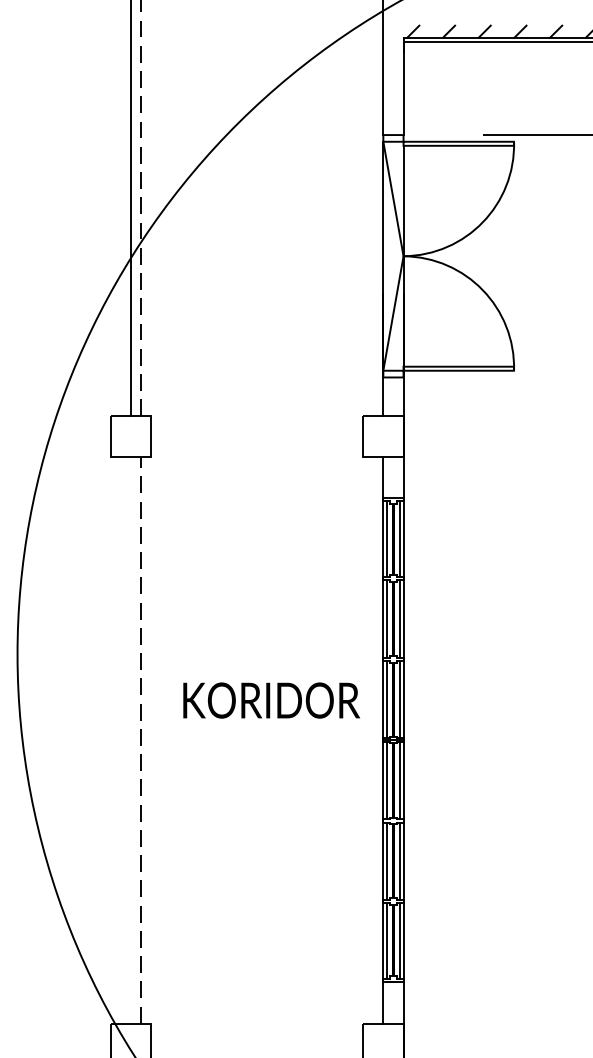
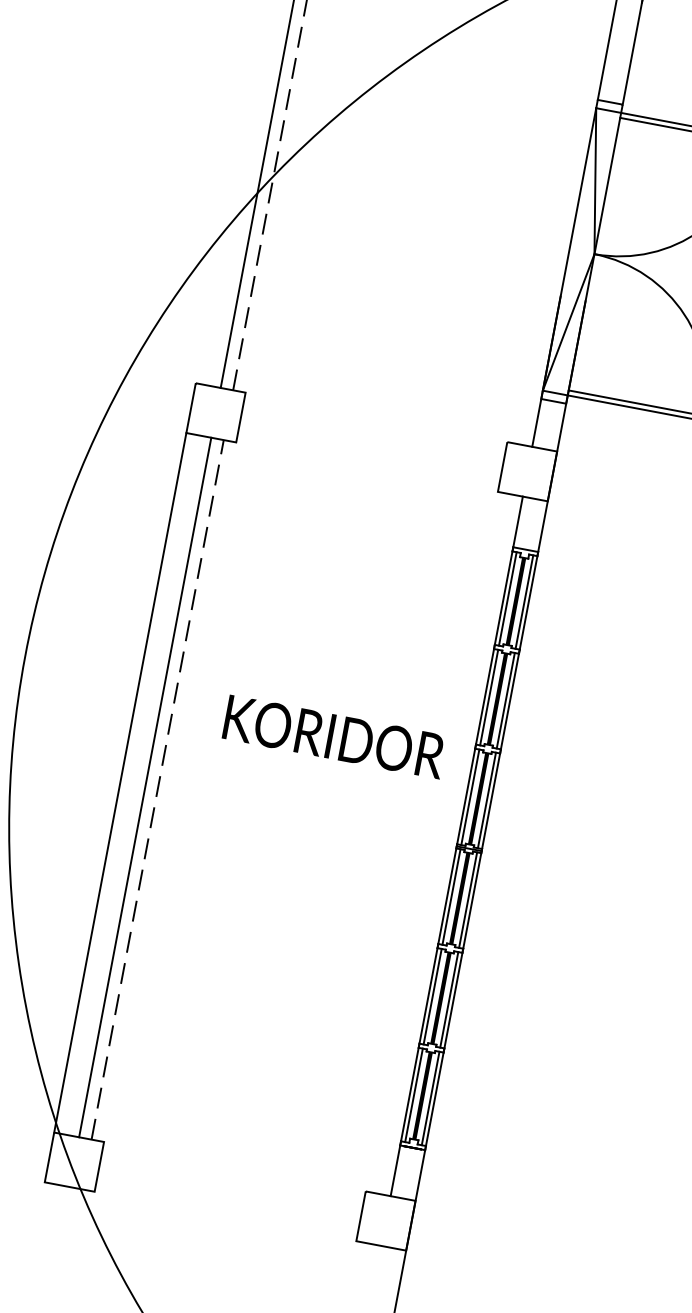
text: (271, 700) -> (334, 736), moved
line: (110, 739) -> (120, 782), added
line: (130, 739) -> (144, 786), added

